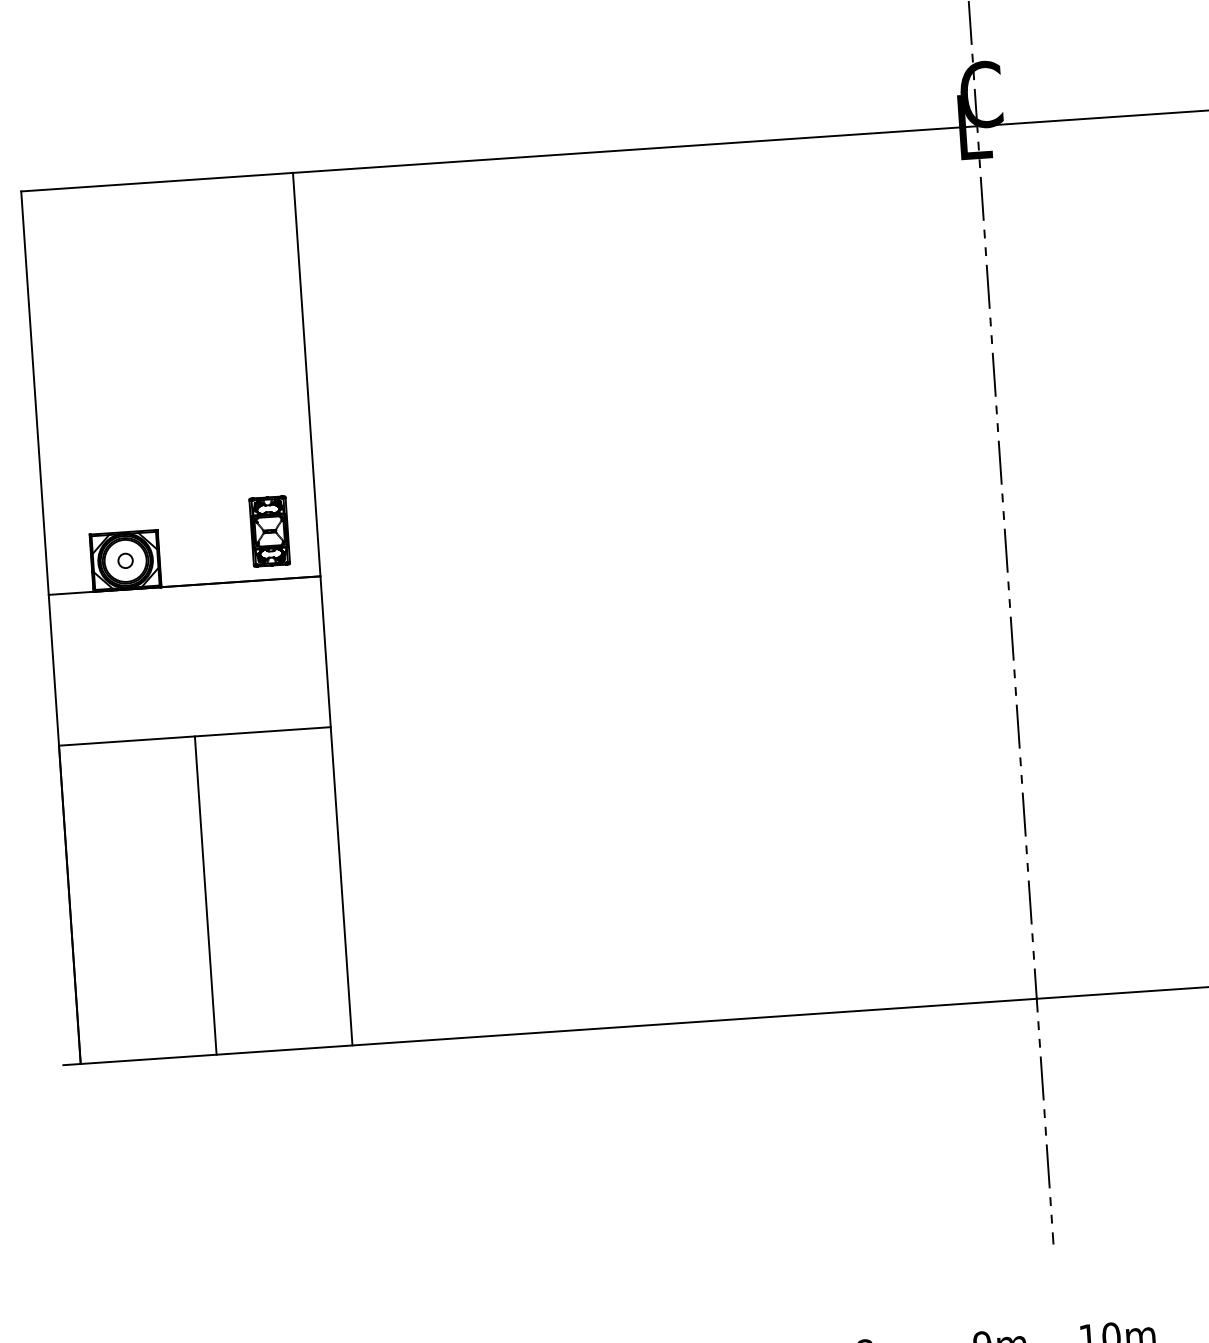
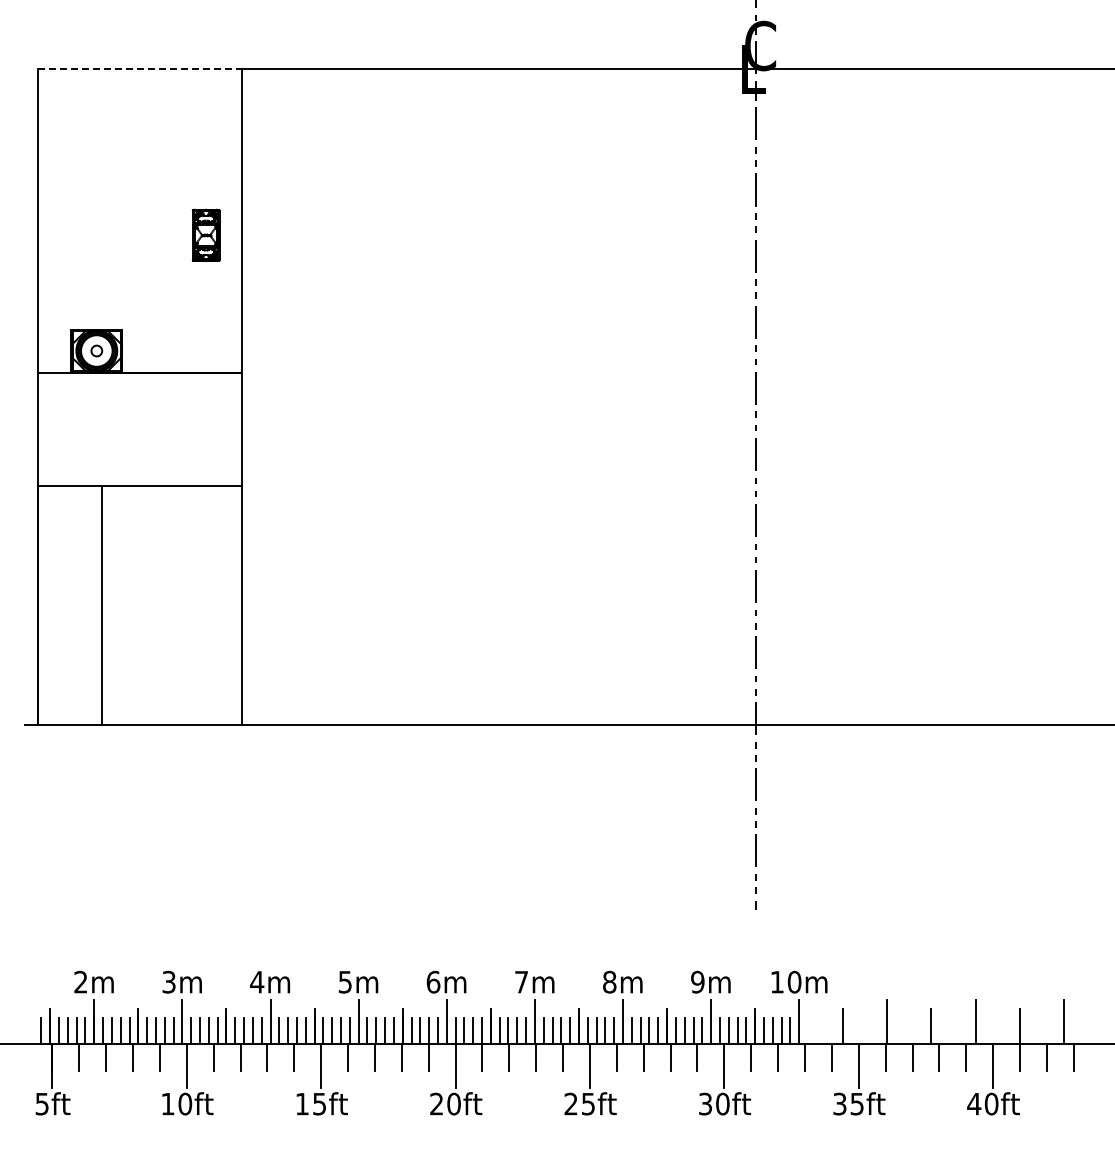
line: (158, 182) -> (140, 69), solid -> dashed
part: (268, 530) -> (205, 234), moved
line: (205, 895) -> (101, 605), moved

